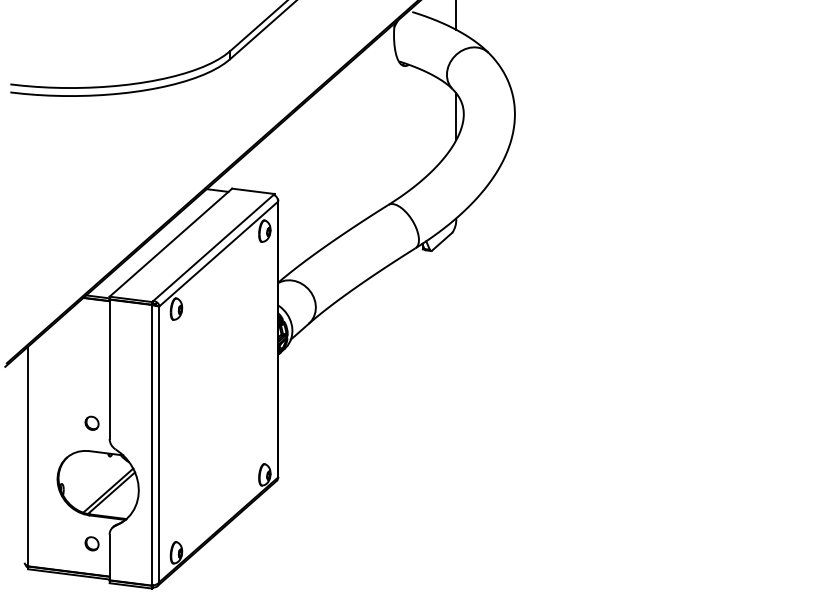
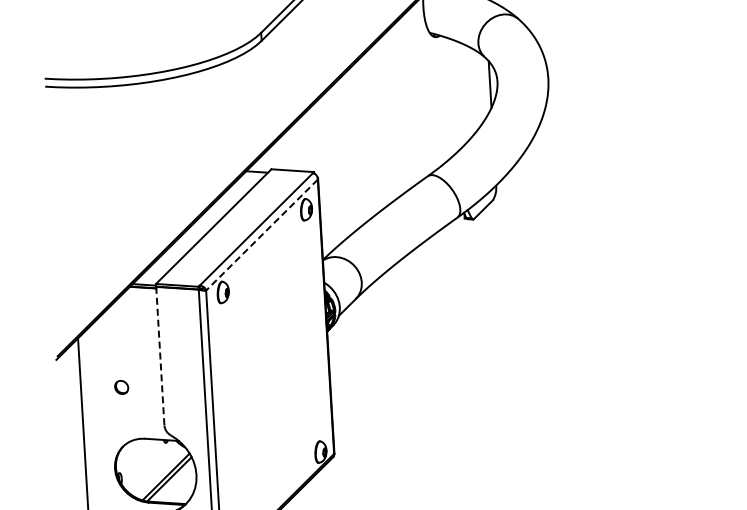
line: (218, 254) -> (261, 235), solid -> dashed
line: (109, 369) -> (160, 356), solid -> dashed
part: (91, 422) -> (121, 386), moved

